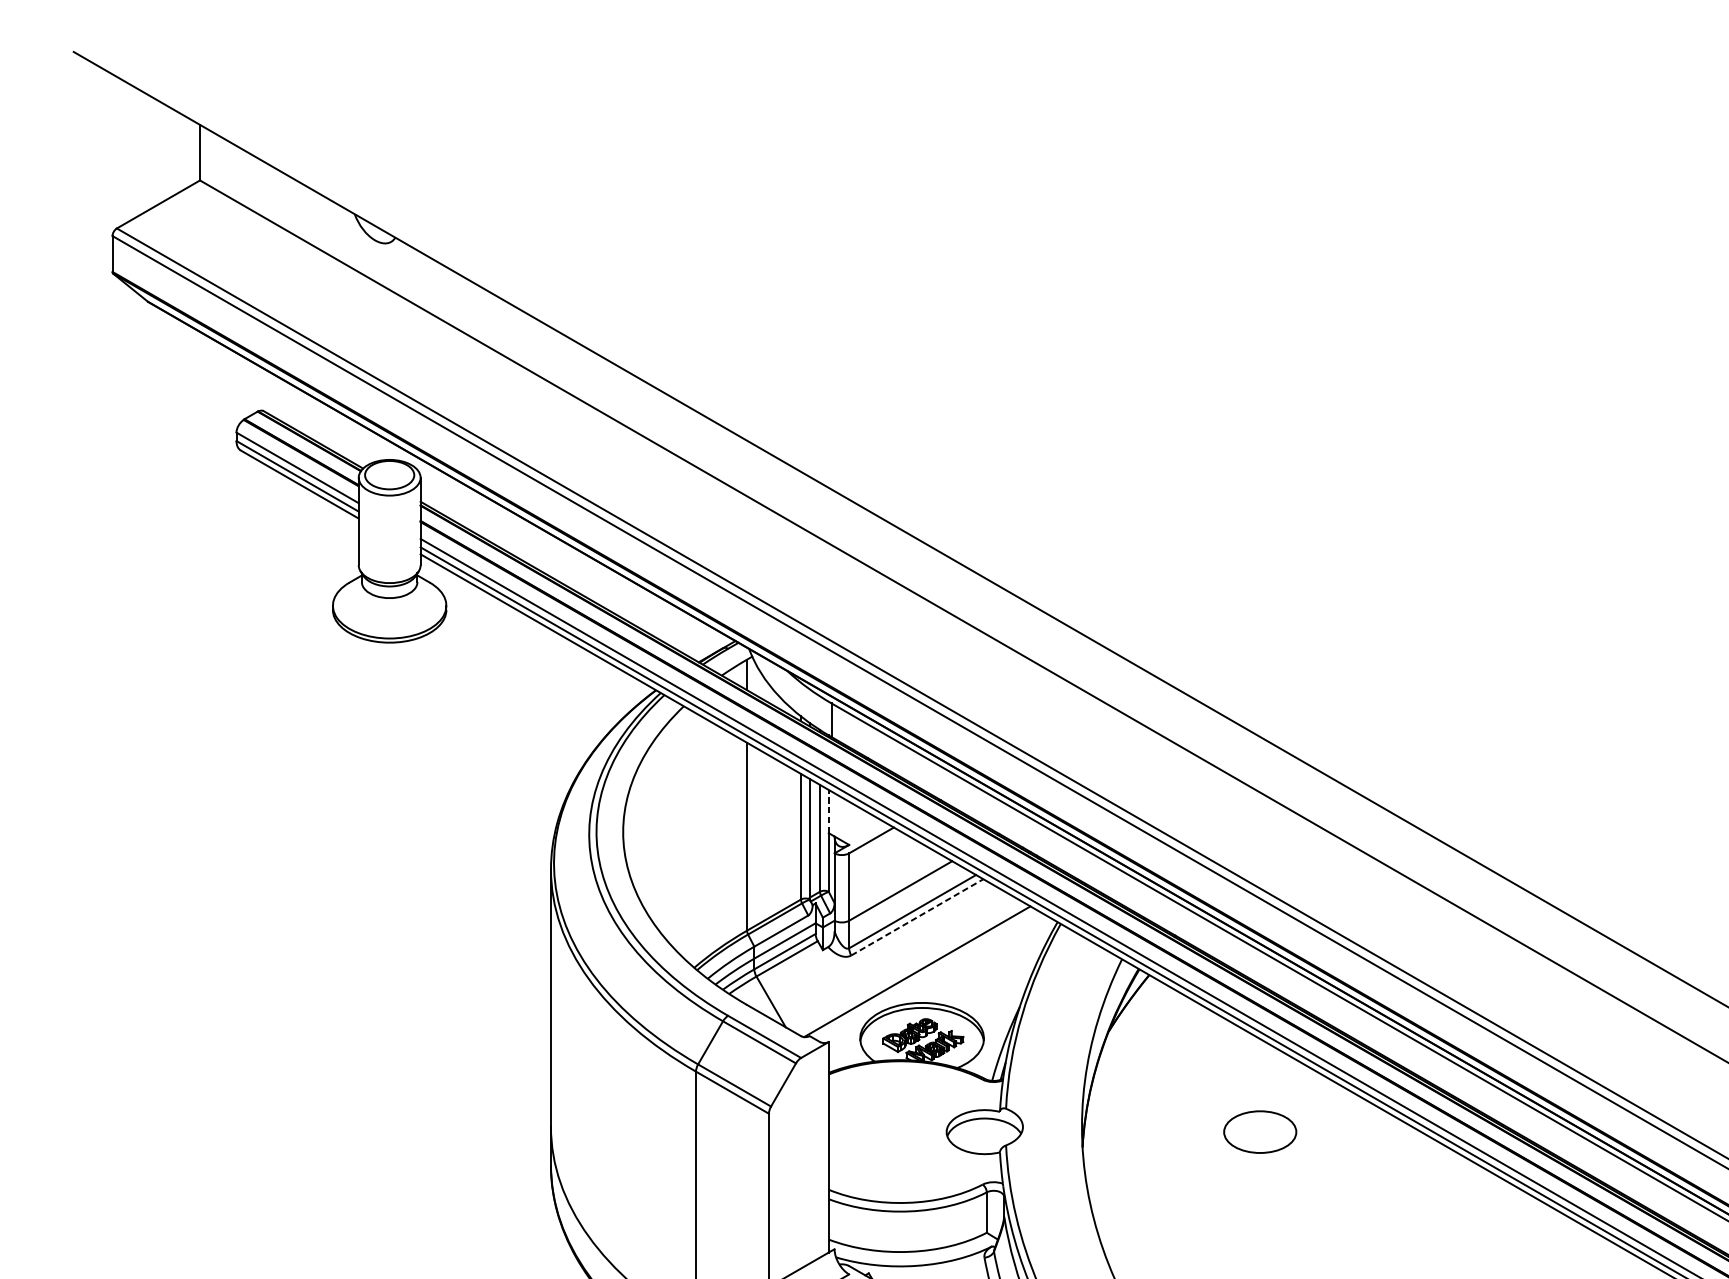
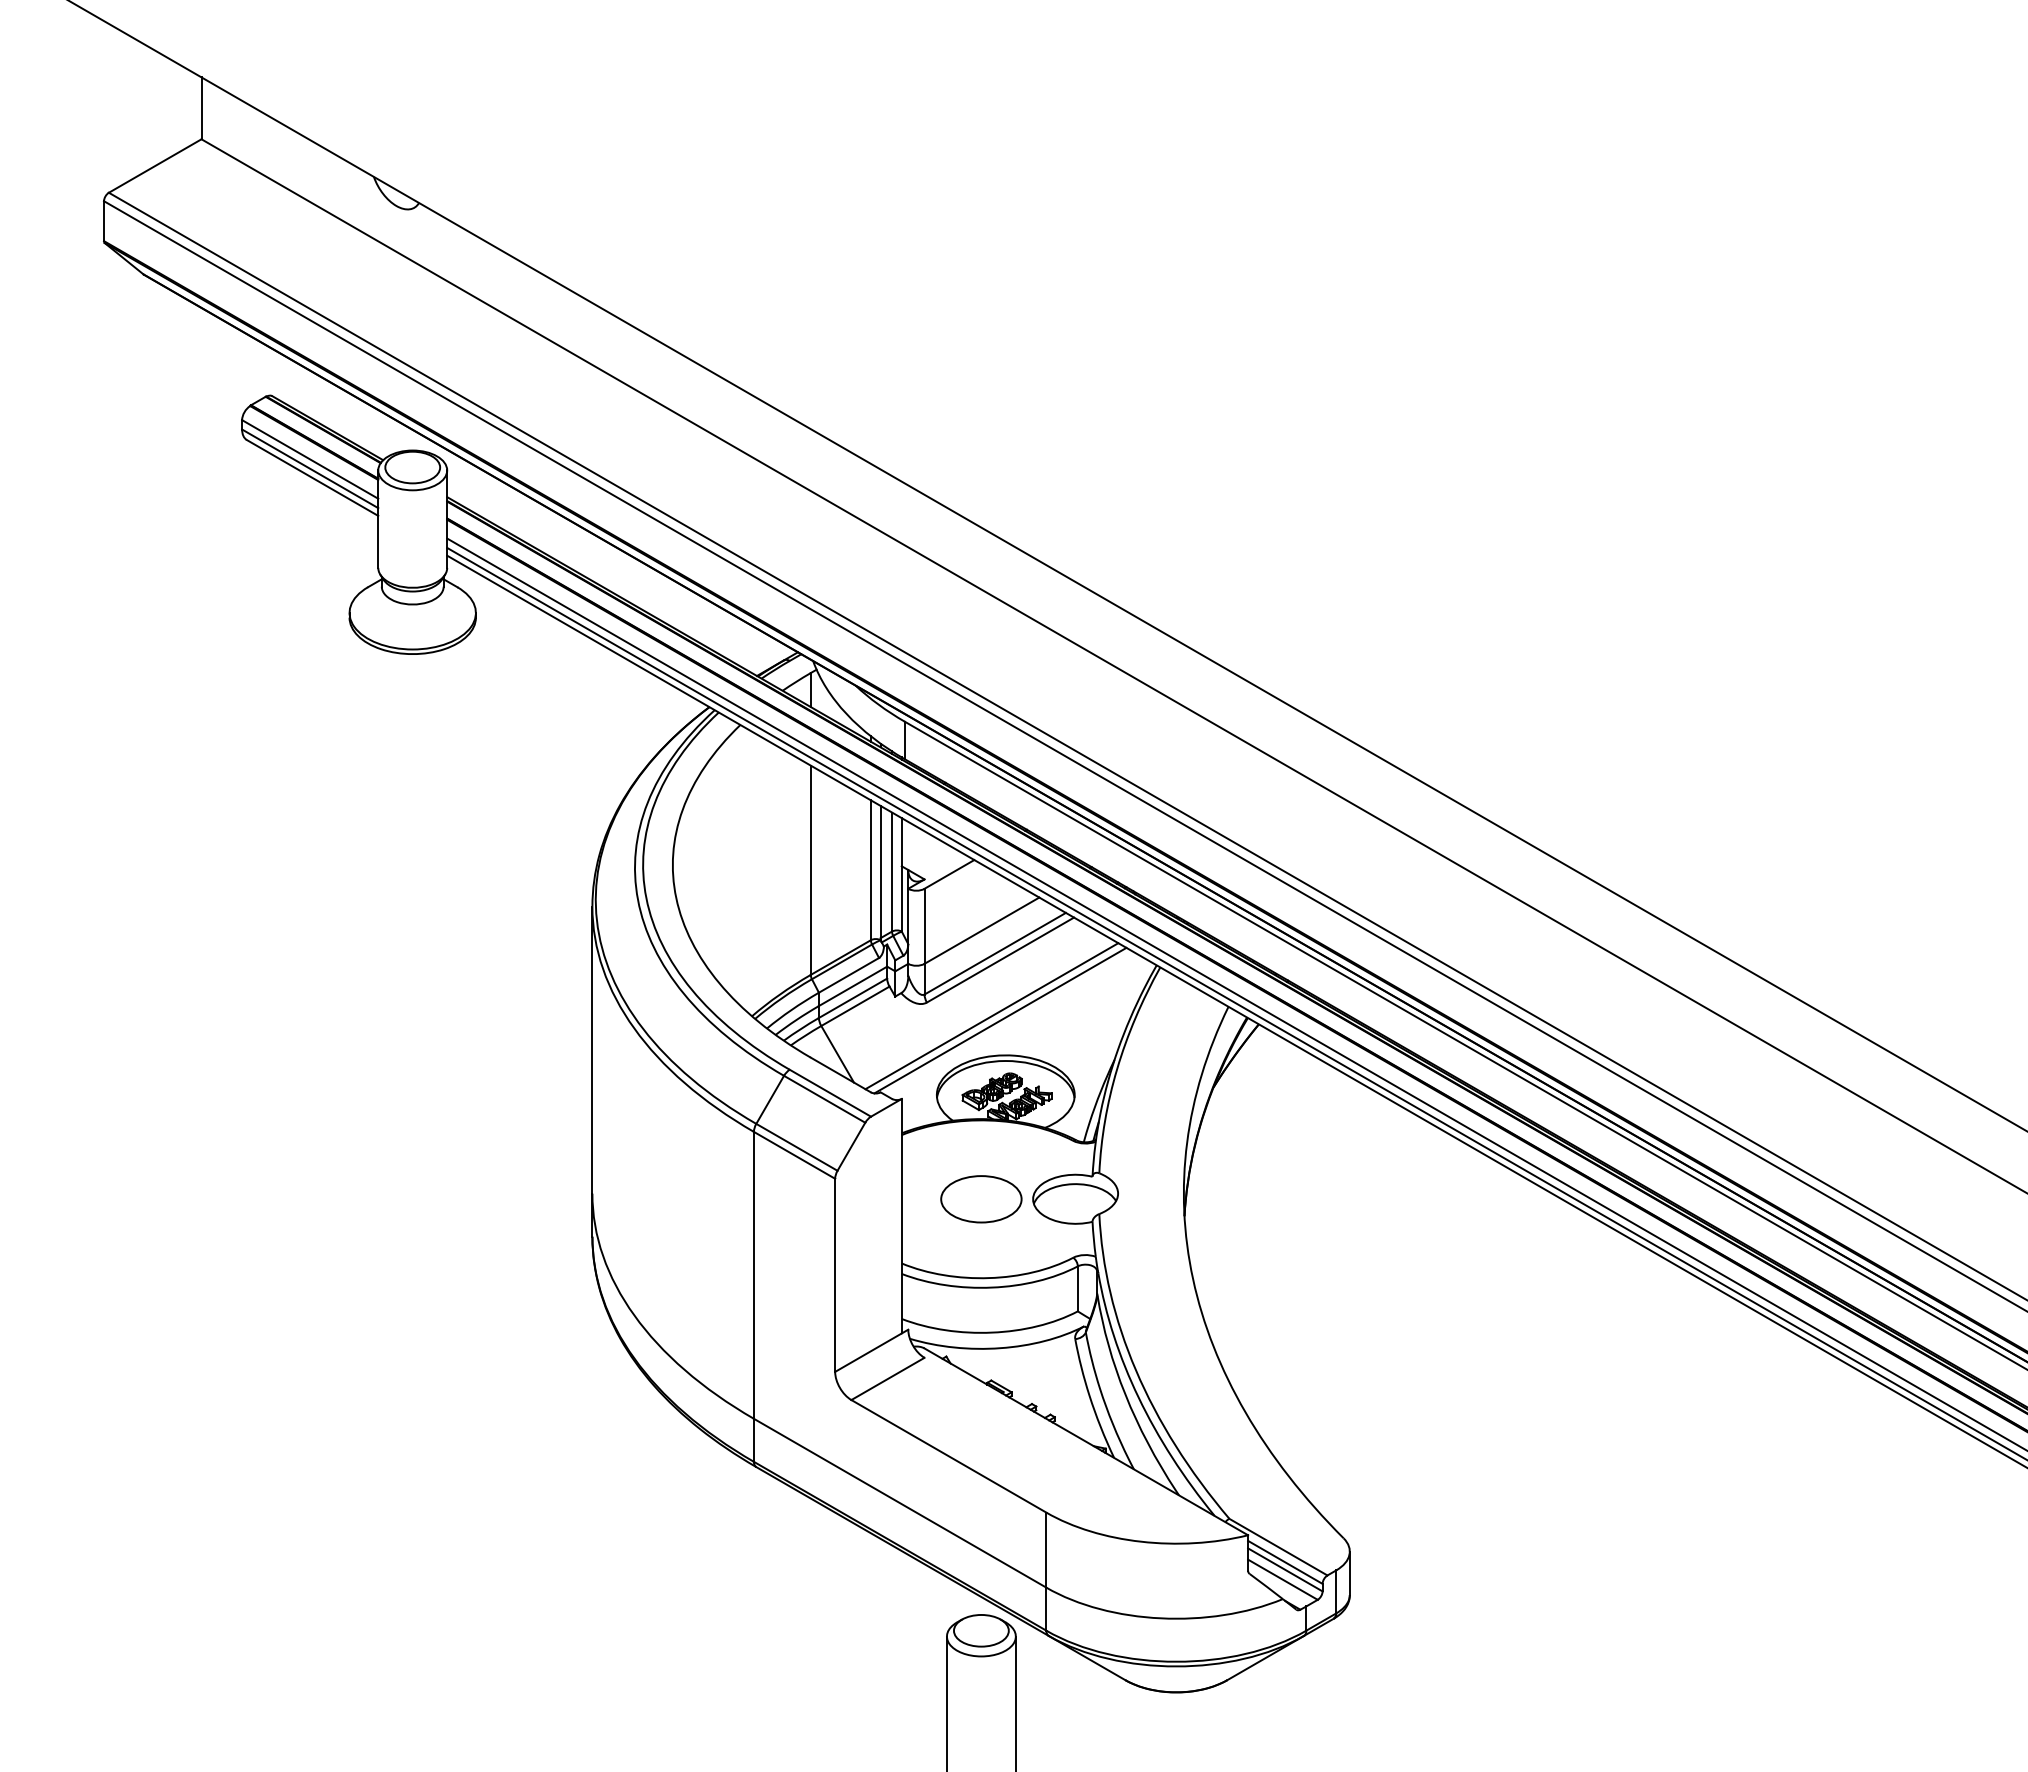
line: (828, 810) -> (901, 841), dashed -> solid
line: (917, 917) -> (1000, 960), dashed -> solid
line: (909, 968) -> (991, 1016), added
part: (1260, 1132) -> (981, 1199), moved

